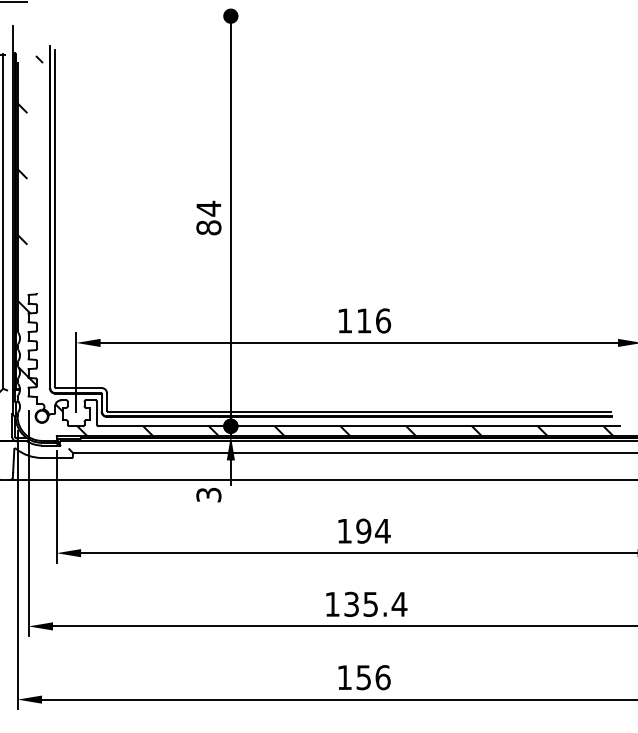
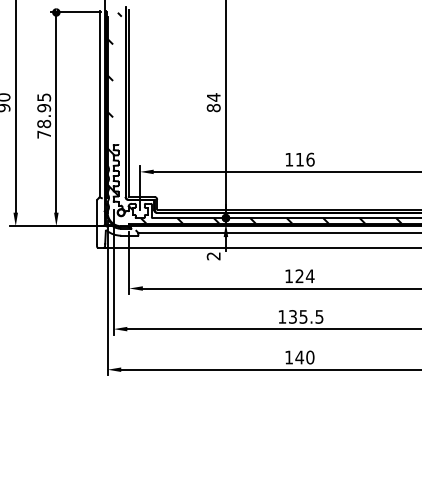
text: (208, 495) -> (213, 256), 3 -> 2
text: (363, 531) -> (299, 276), 194 -> 124
text: (399, 603) -> (319, 316), 135.4 -> 135.5
text: (372, 677) -> (304, 357), 156 -> 140

